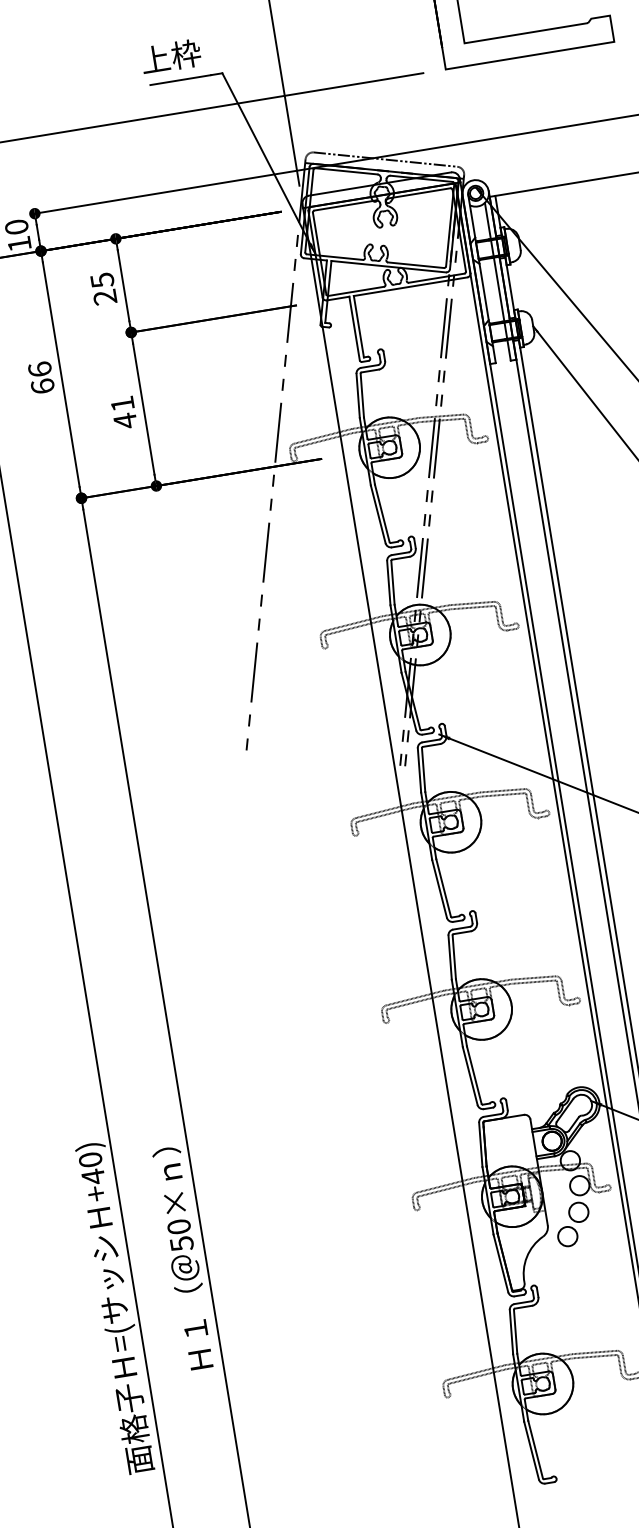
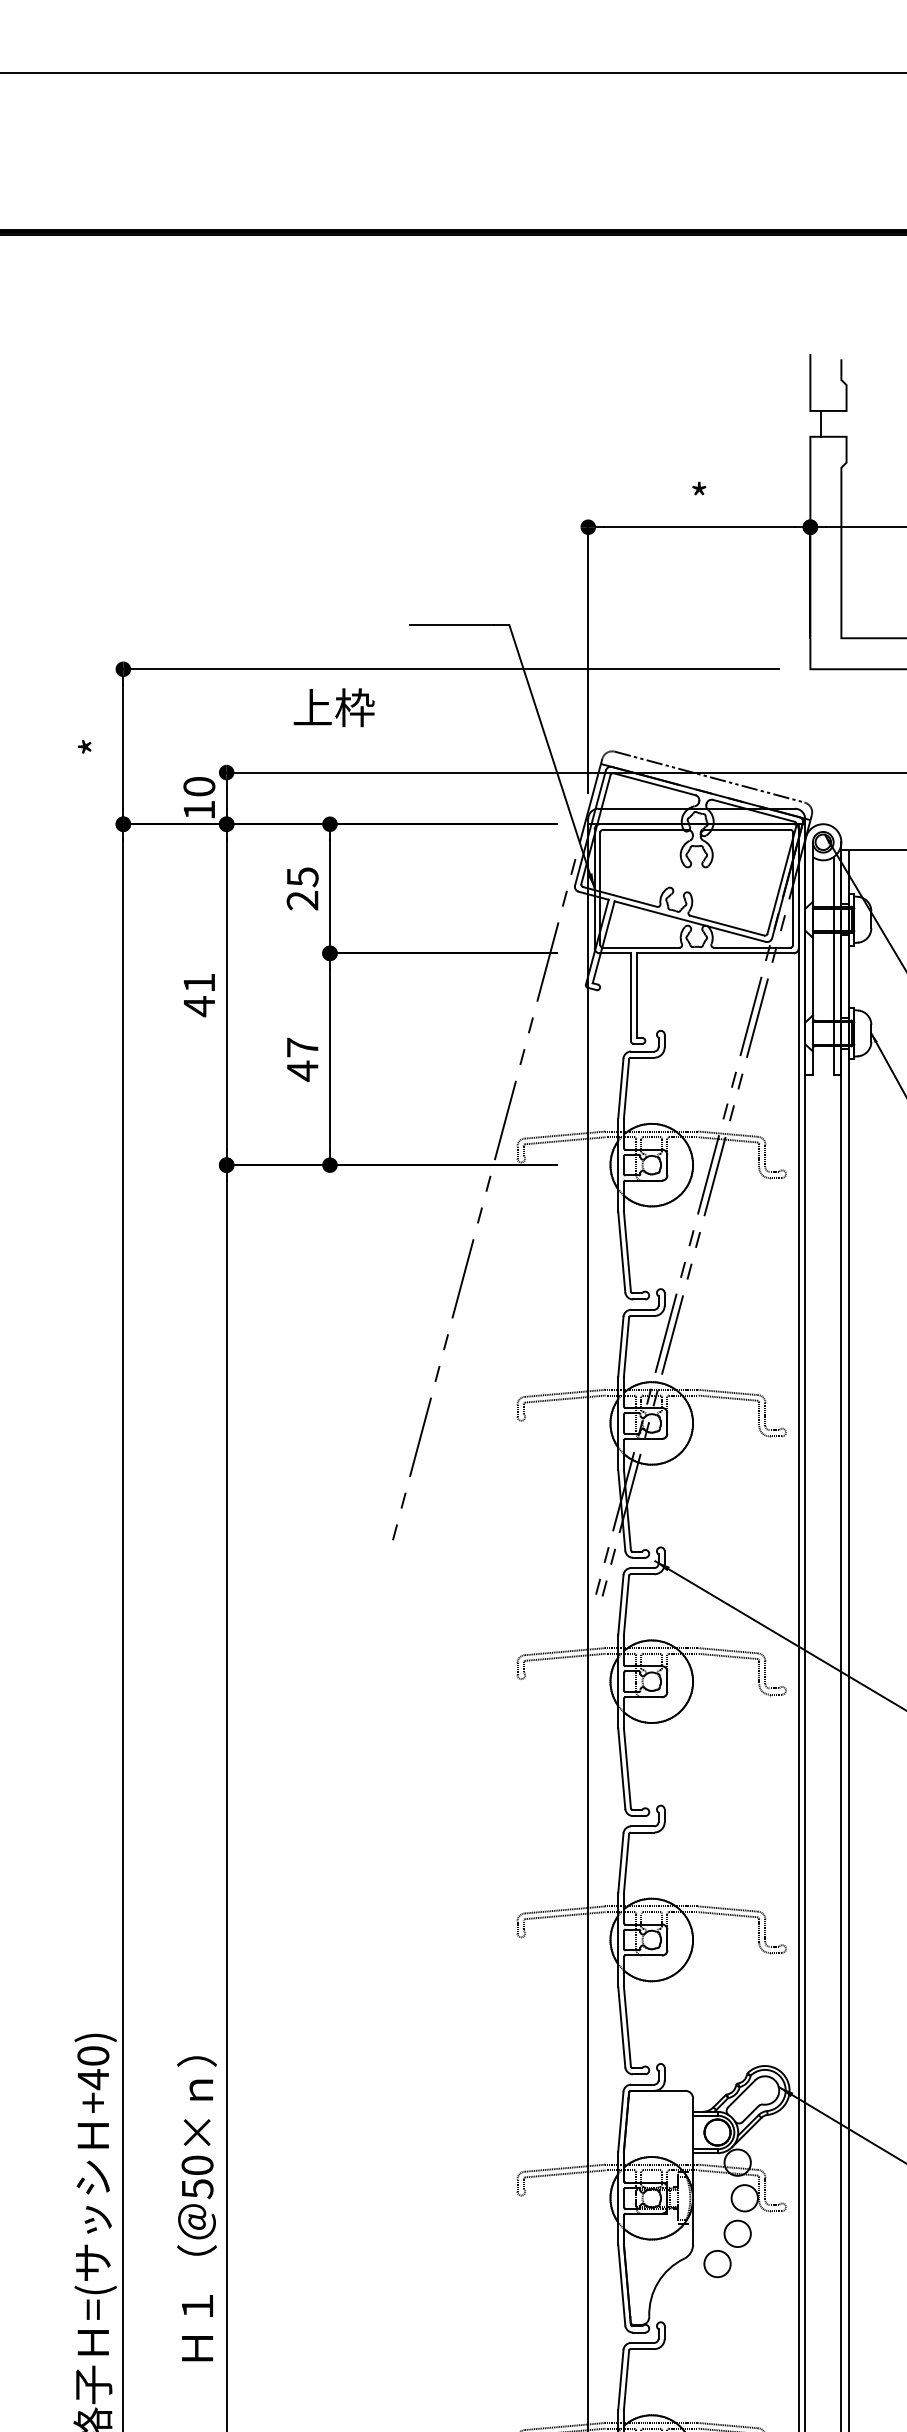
text: (170, 56) -> (333, 707), moved
text: (41, 378) -> (199, 995), 66 -> 41
text: (122, 403) -> (302, 1047), 41 -> 47

